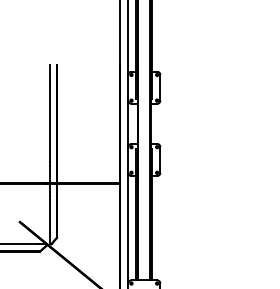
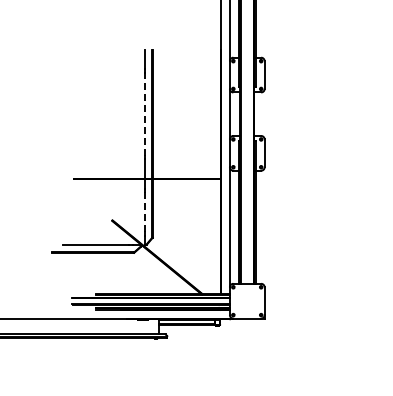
line: (49, 124) -> (144, 114), solid -> dashed
line: (49, 214) -> (144, 212), solid -> dashed

